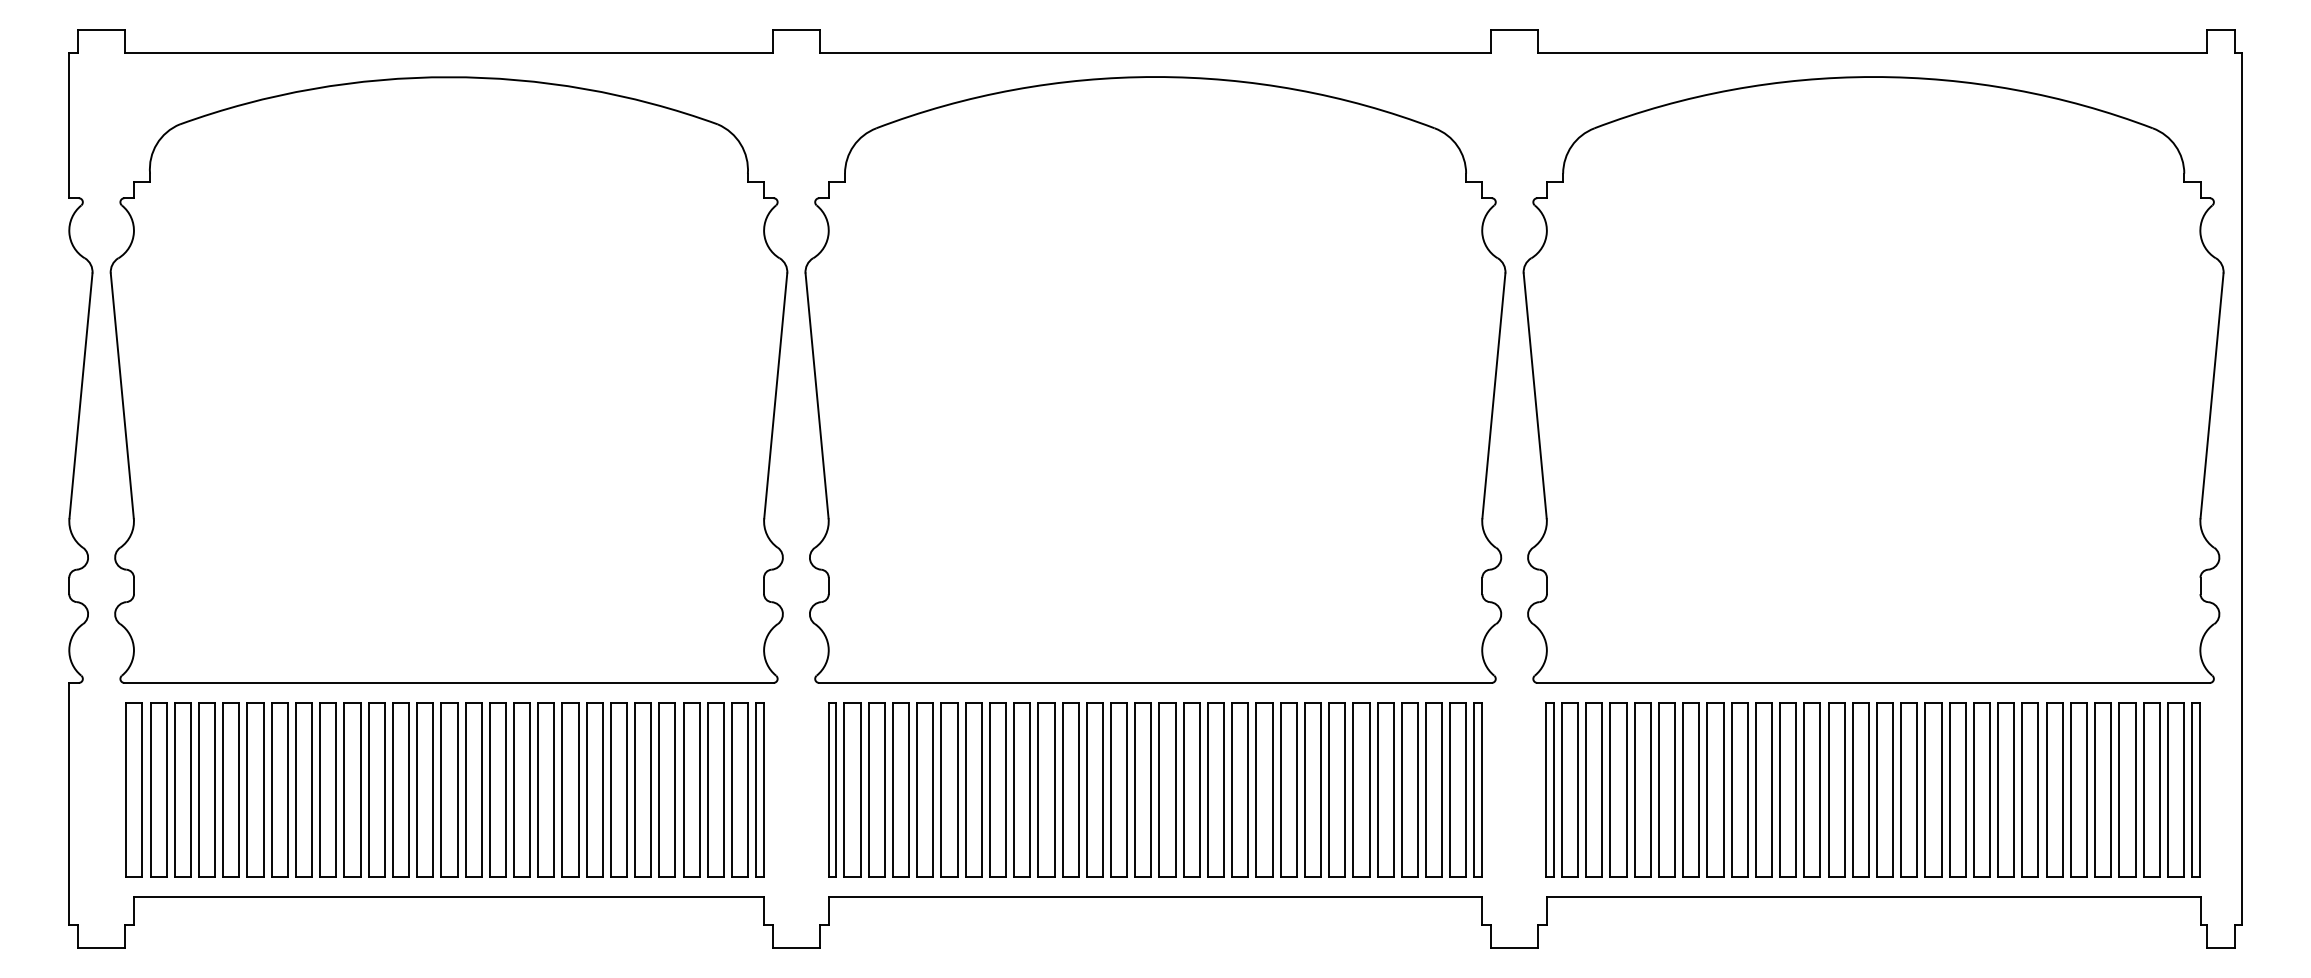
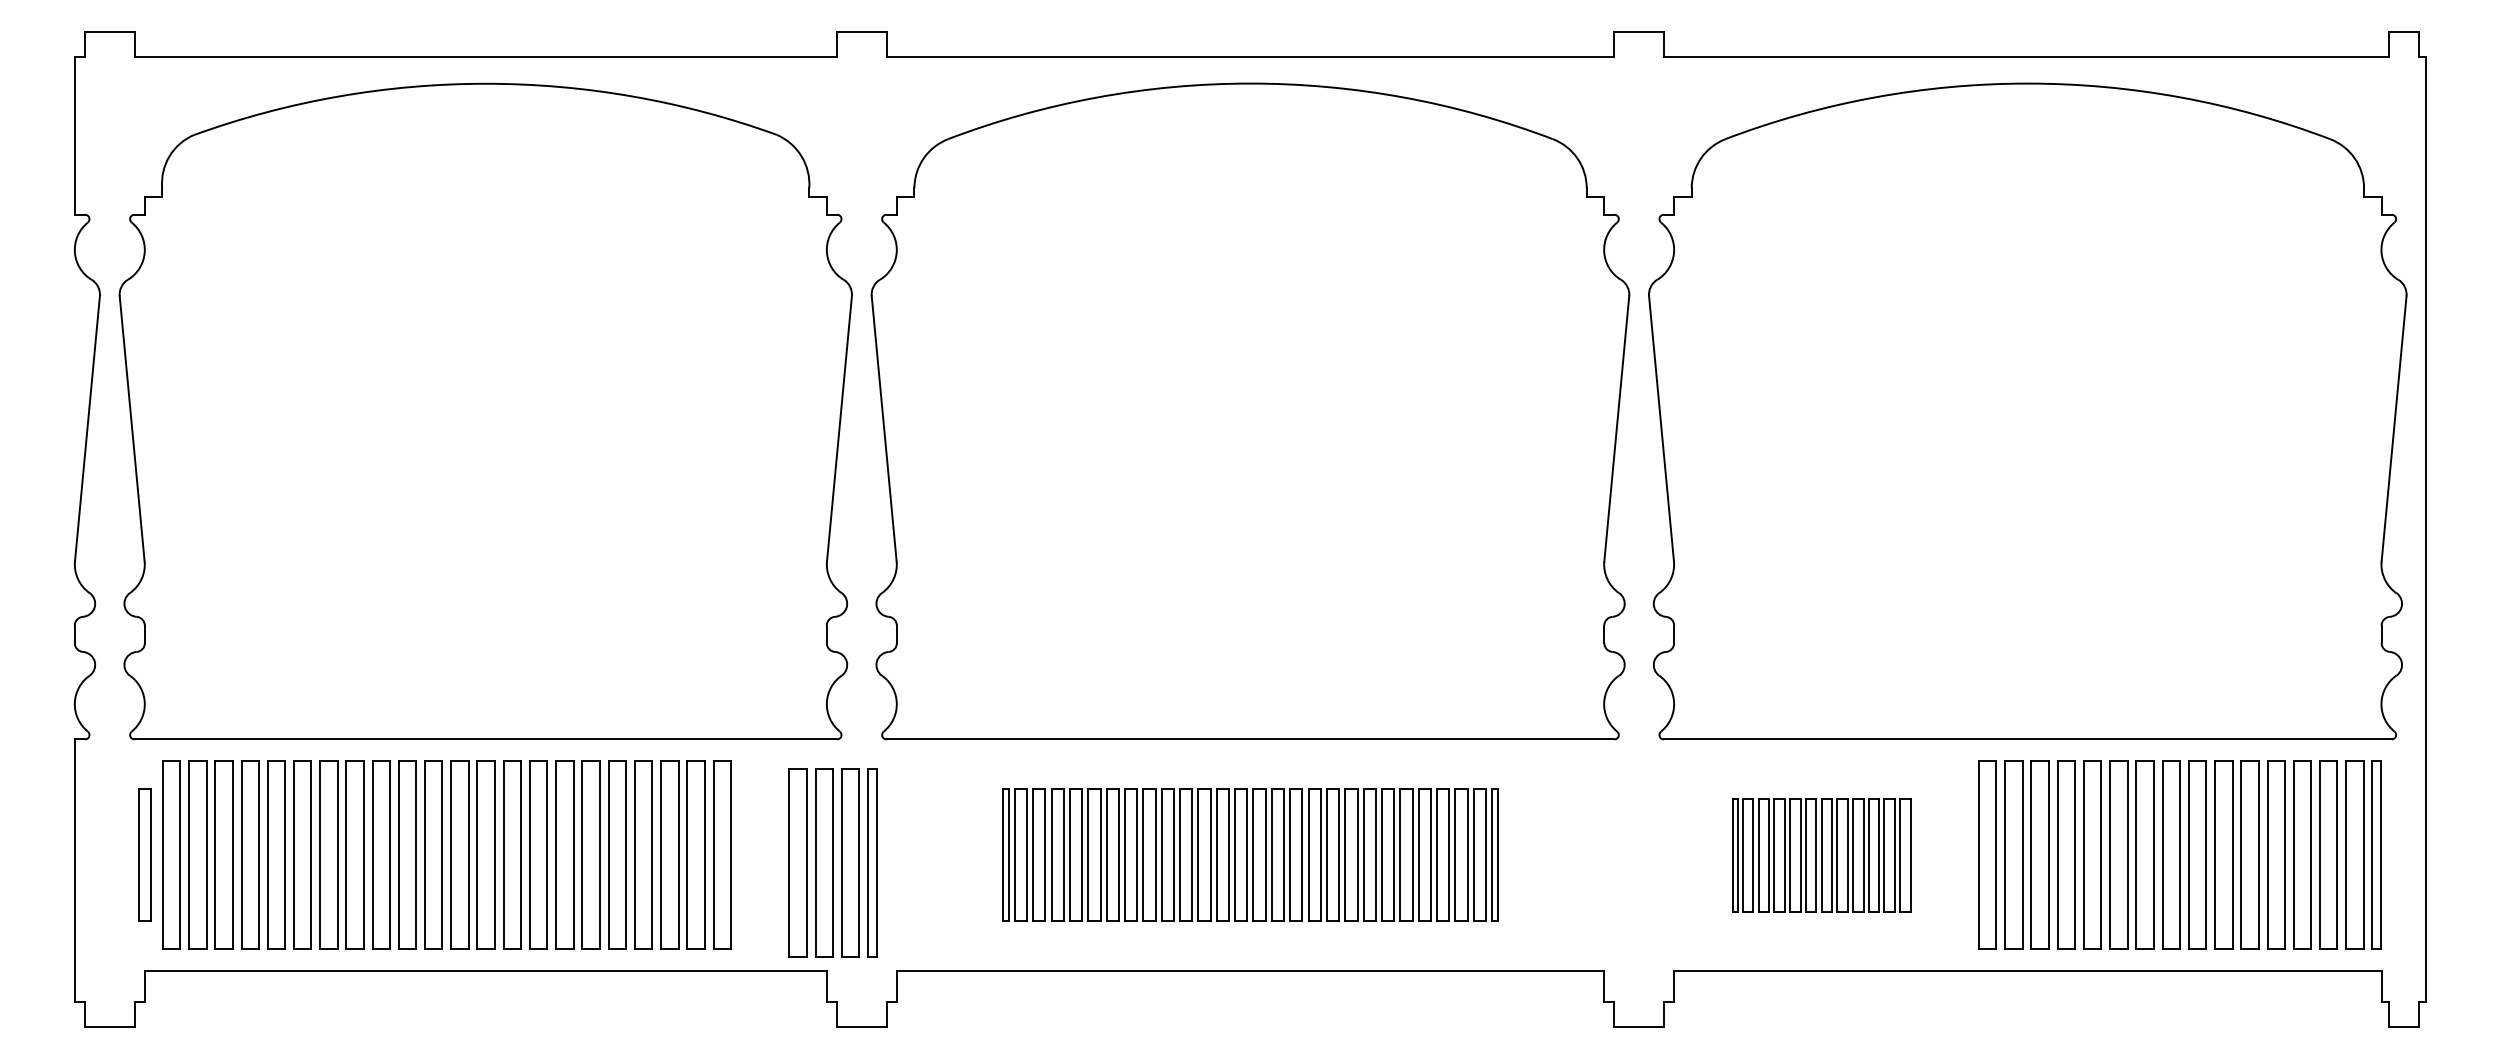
part: (133, 789) -> (144, 854), size x0.7
part: (723, 789) -> (832, 862), moved
part: (1155, 789) -> (1250, 854), size x0.7
part: (1682, 789) -> (1820, 854), size x0.6

